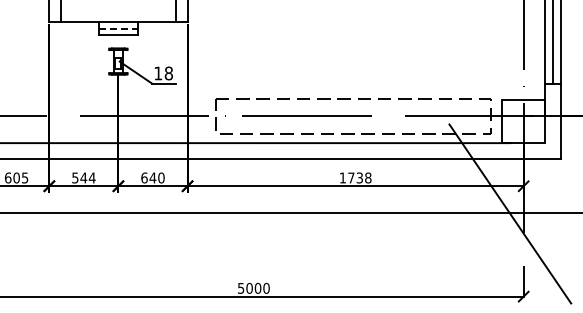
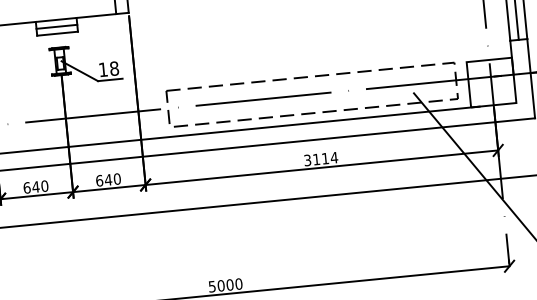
line: (118, 28) -> (56, 26), dashed -> solid
text: (83, 177) -> (35, 186), 544 -> 640
text: (355, 177) -> (320, 158), 1738 -> 3114

